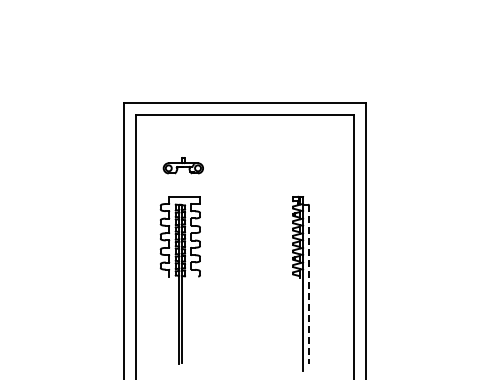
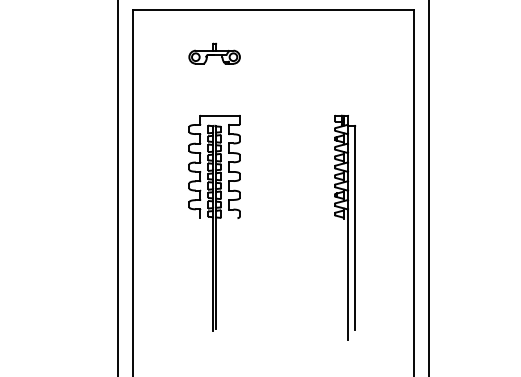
part: (182, 165) -> (213, 53), moved
part: (179, 280) -> (213, 223), moved
line: (308, 284) -> (354, 228), dashed -> solid

